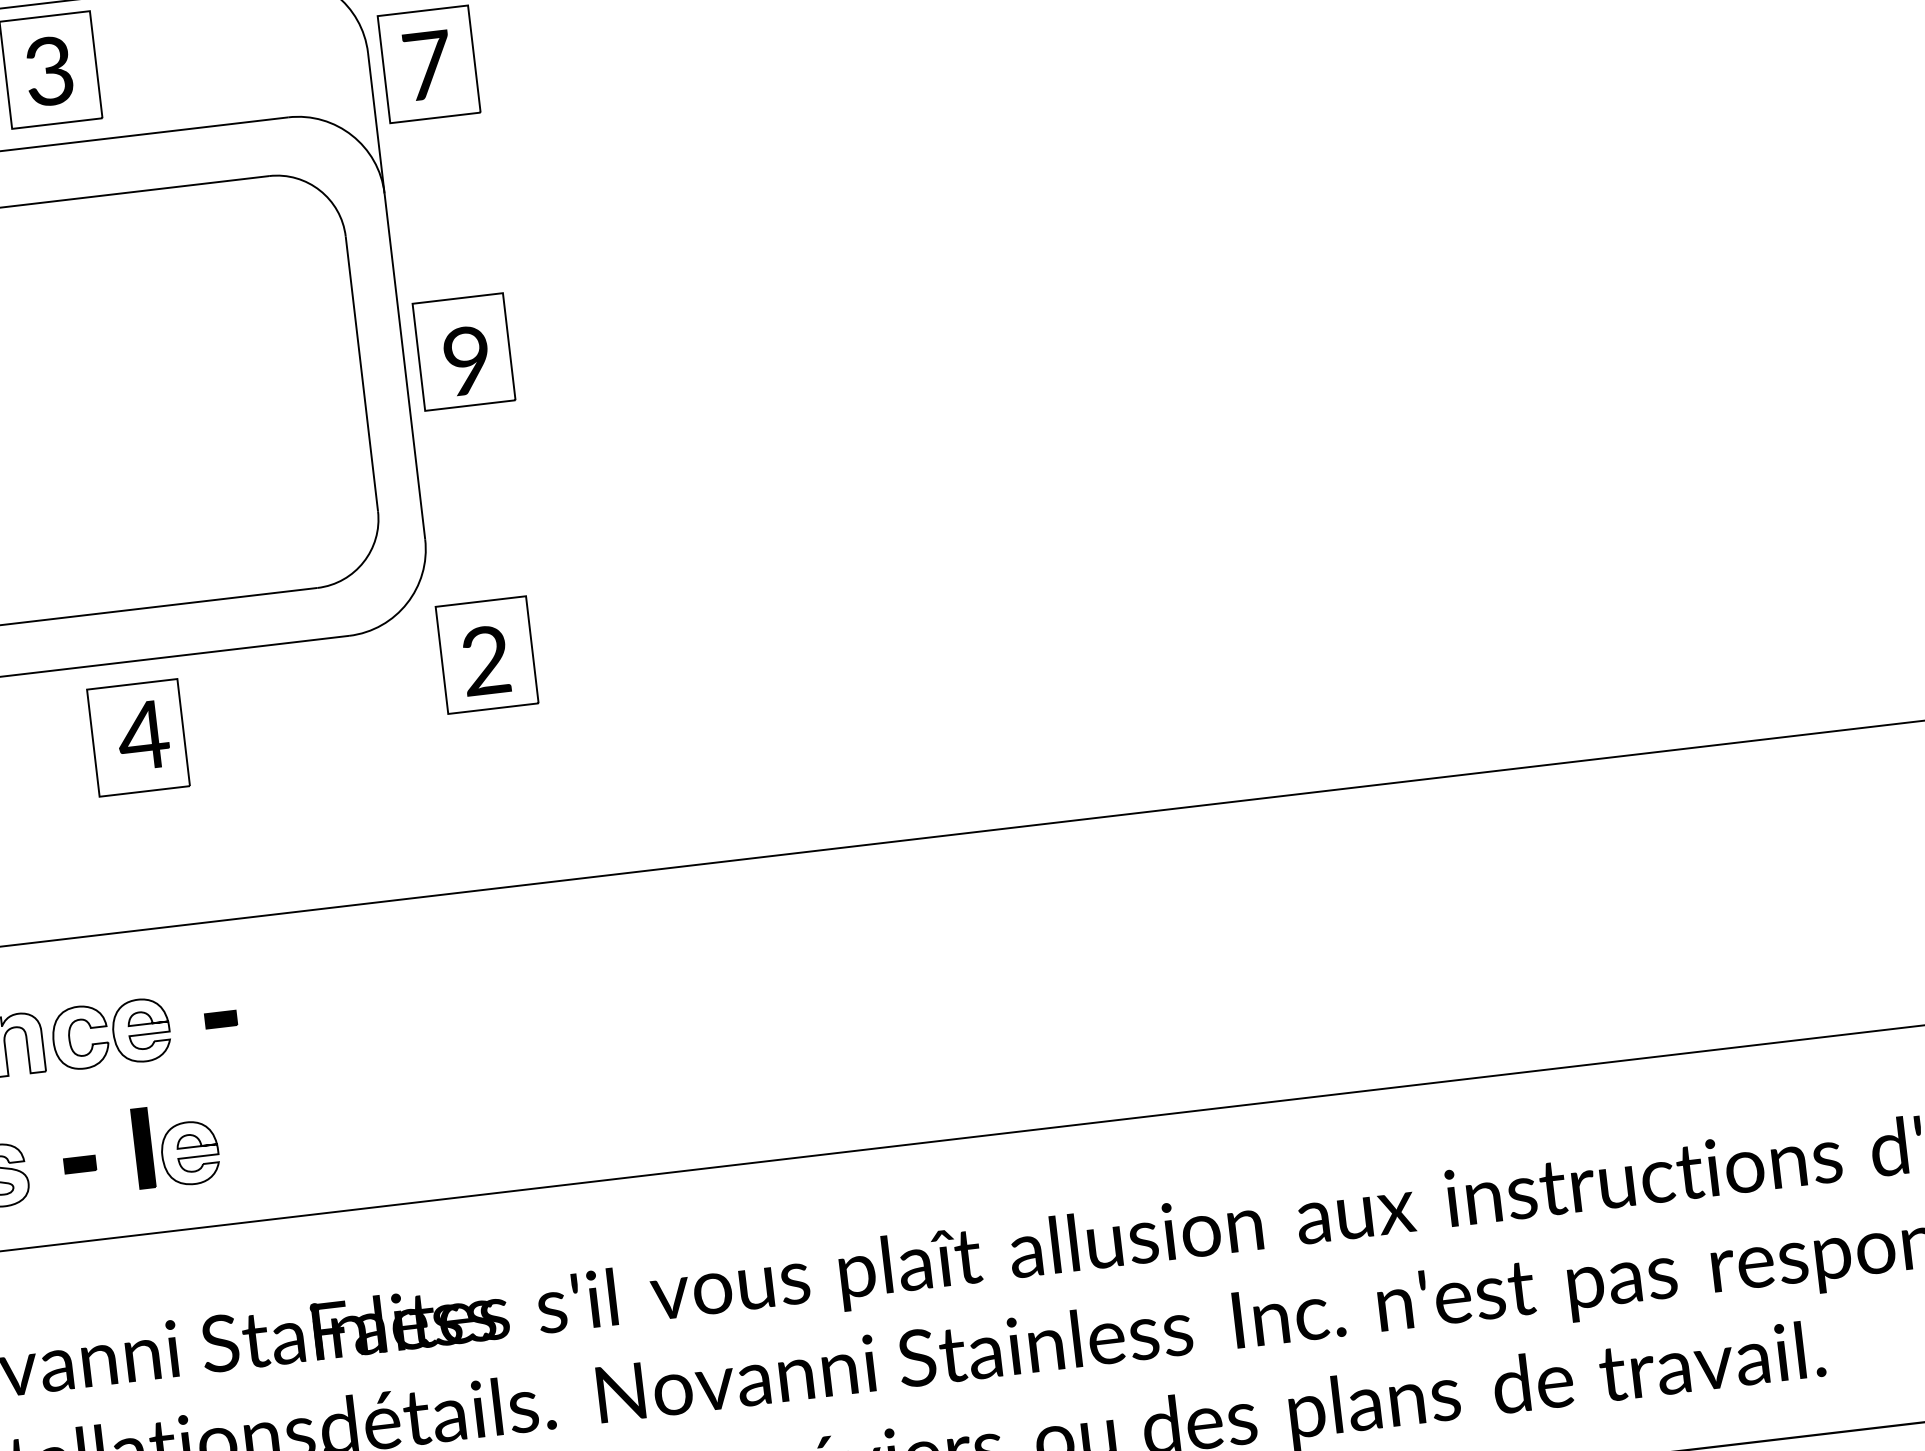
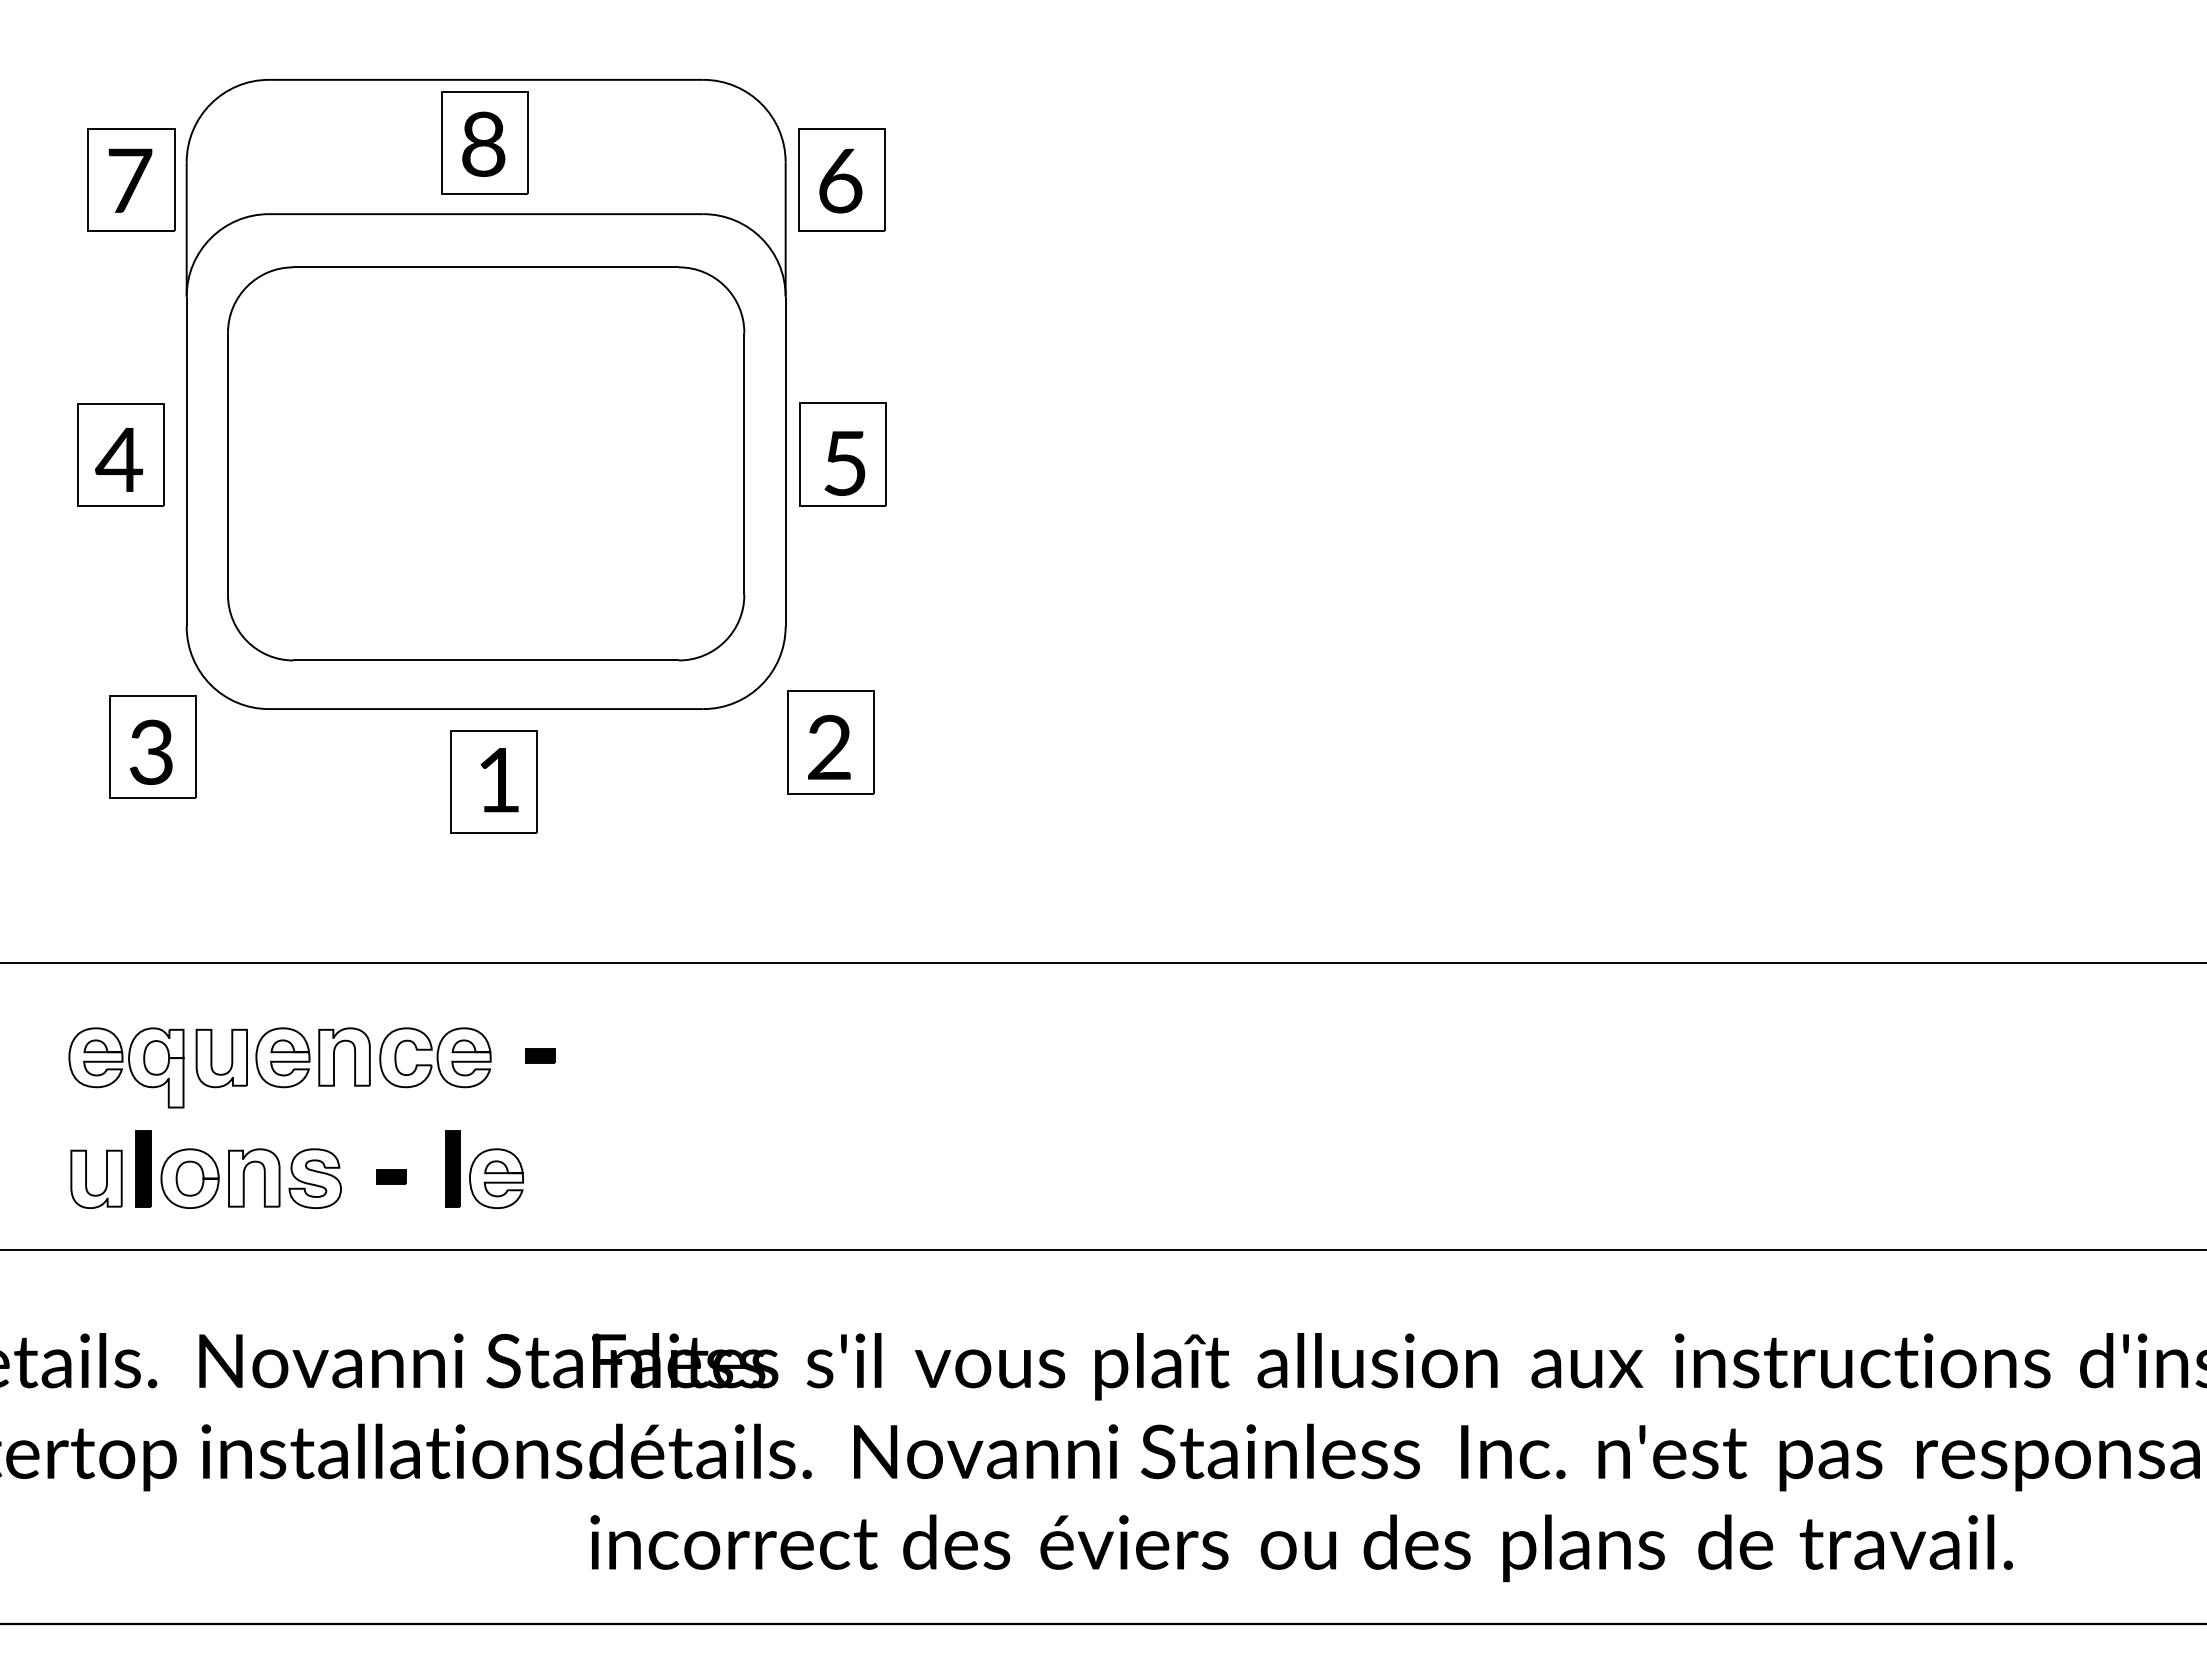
text: (427, 65) -> (840, 180), 7 -> 6
text: (49, 70) -> (483, 143), 3 -> 8
text: (466, 360) -> (844, 462), 9 -> 5
text: (143, 735) -> (498, 780), 4 -> 1

